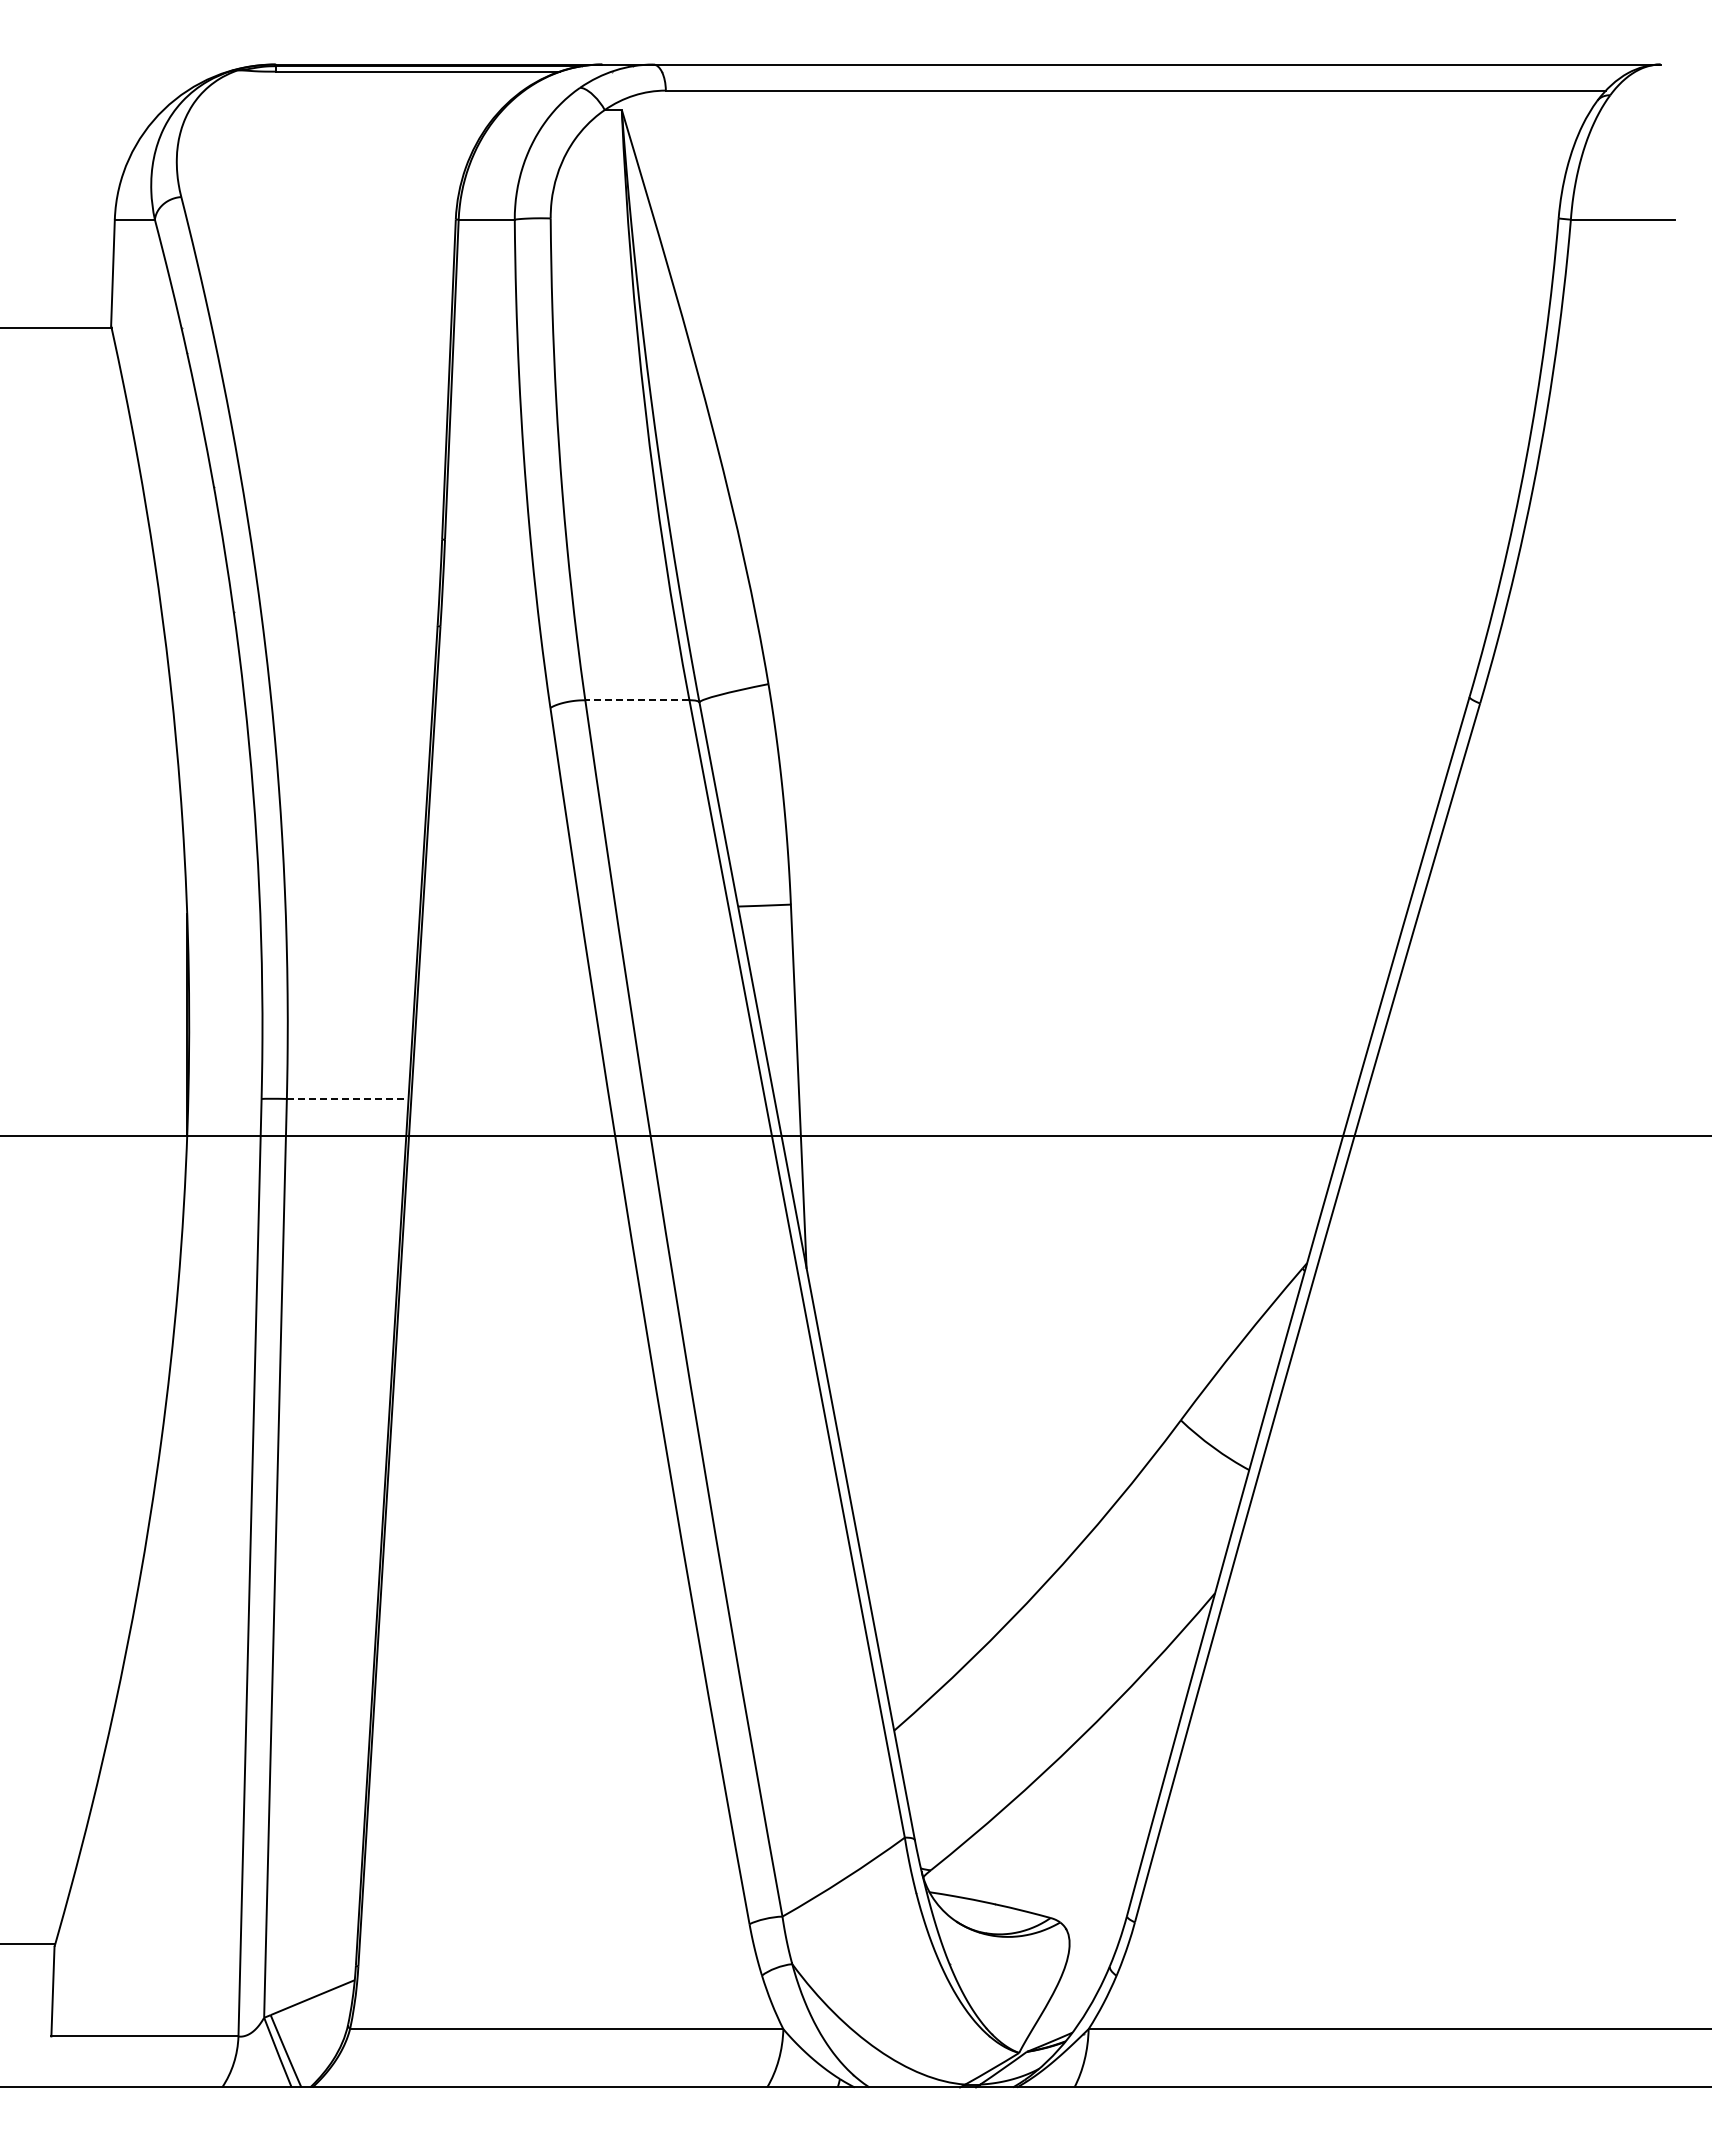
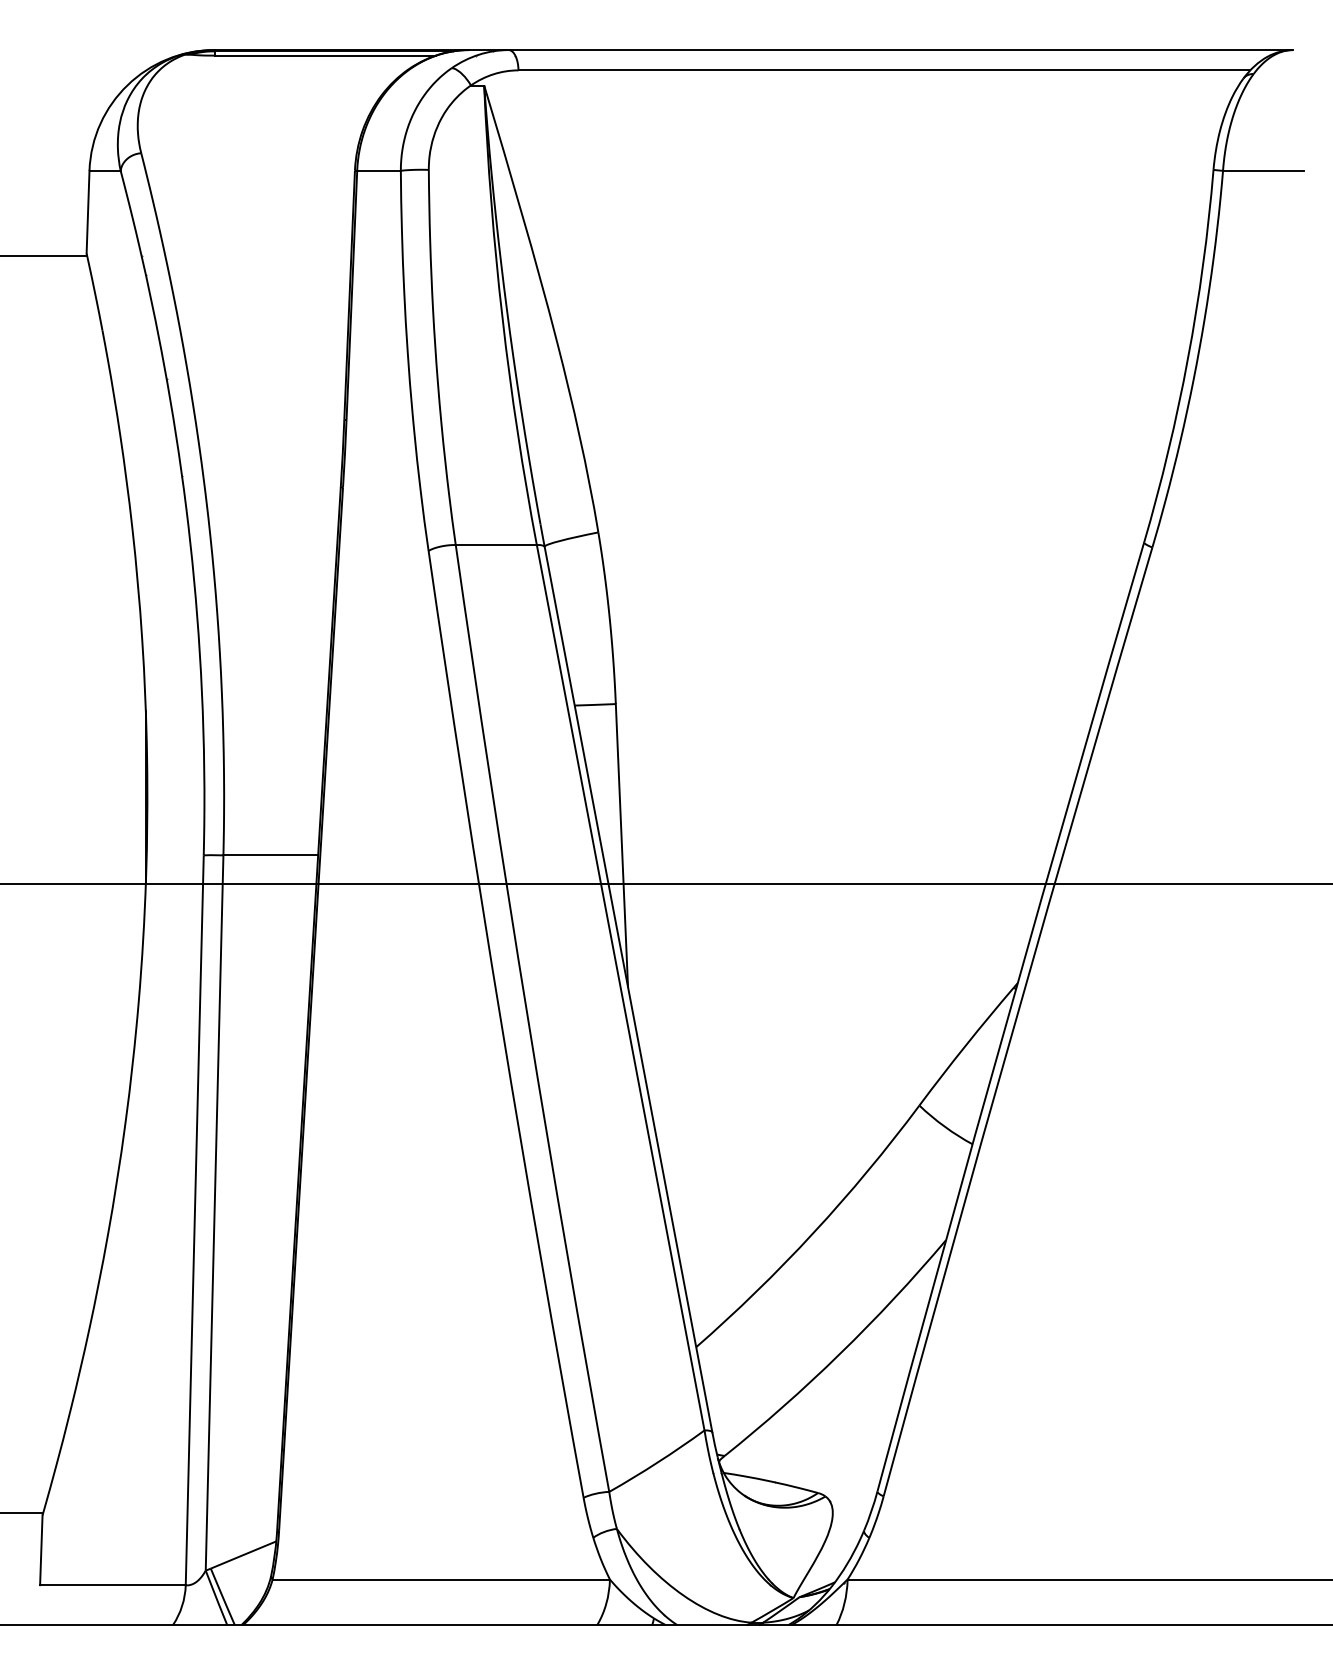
line: (636, 700) -> (495, 545), dashed -> solid
line: (347, 1098) -> (270, 855), dashed -> solid

